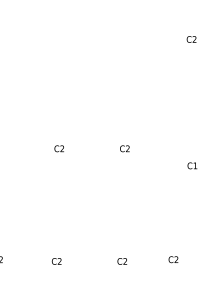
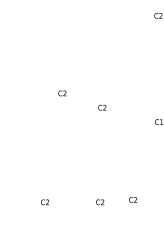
text: (58, 148) -> (61, 93), moved
text: (173, 259) -> (133, 199), moved

